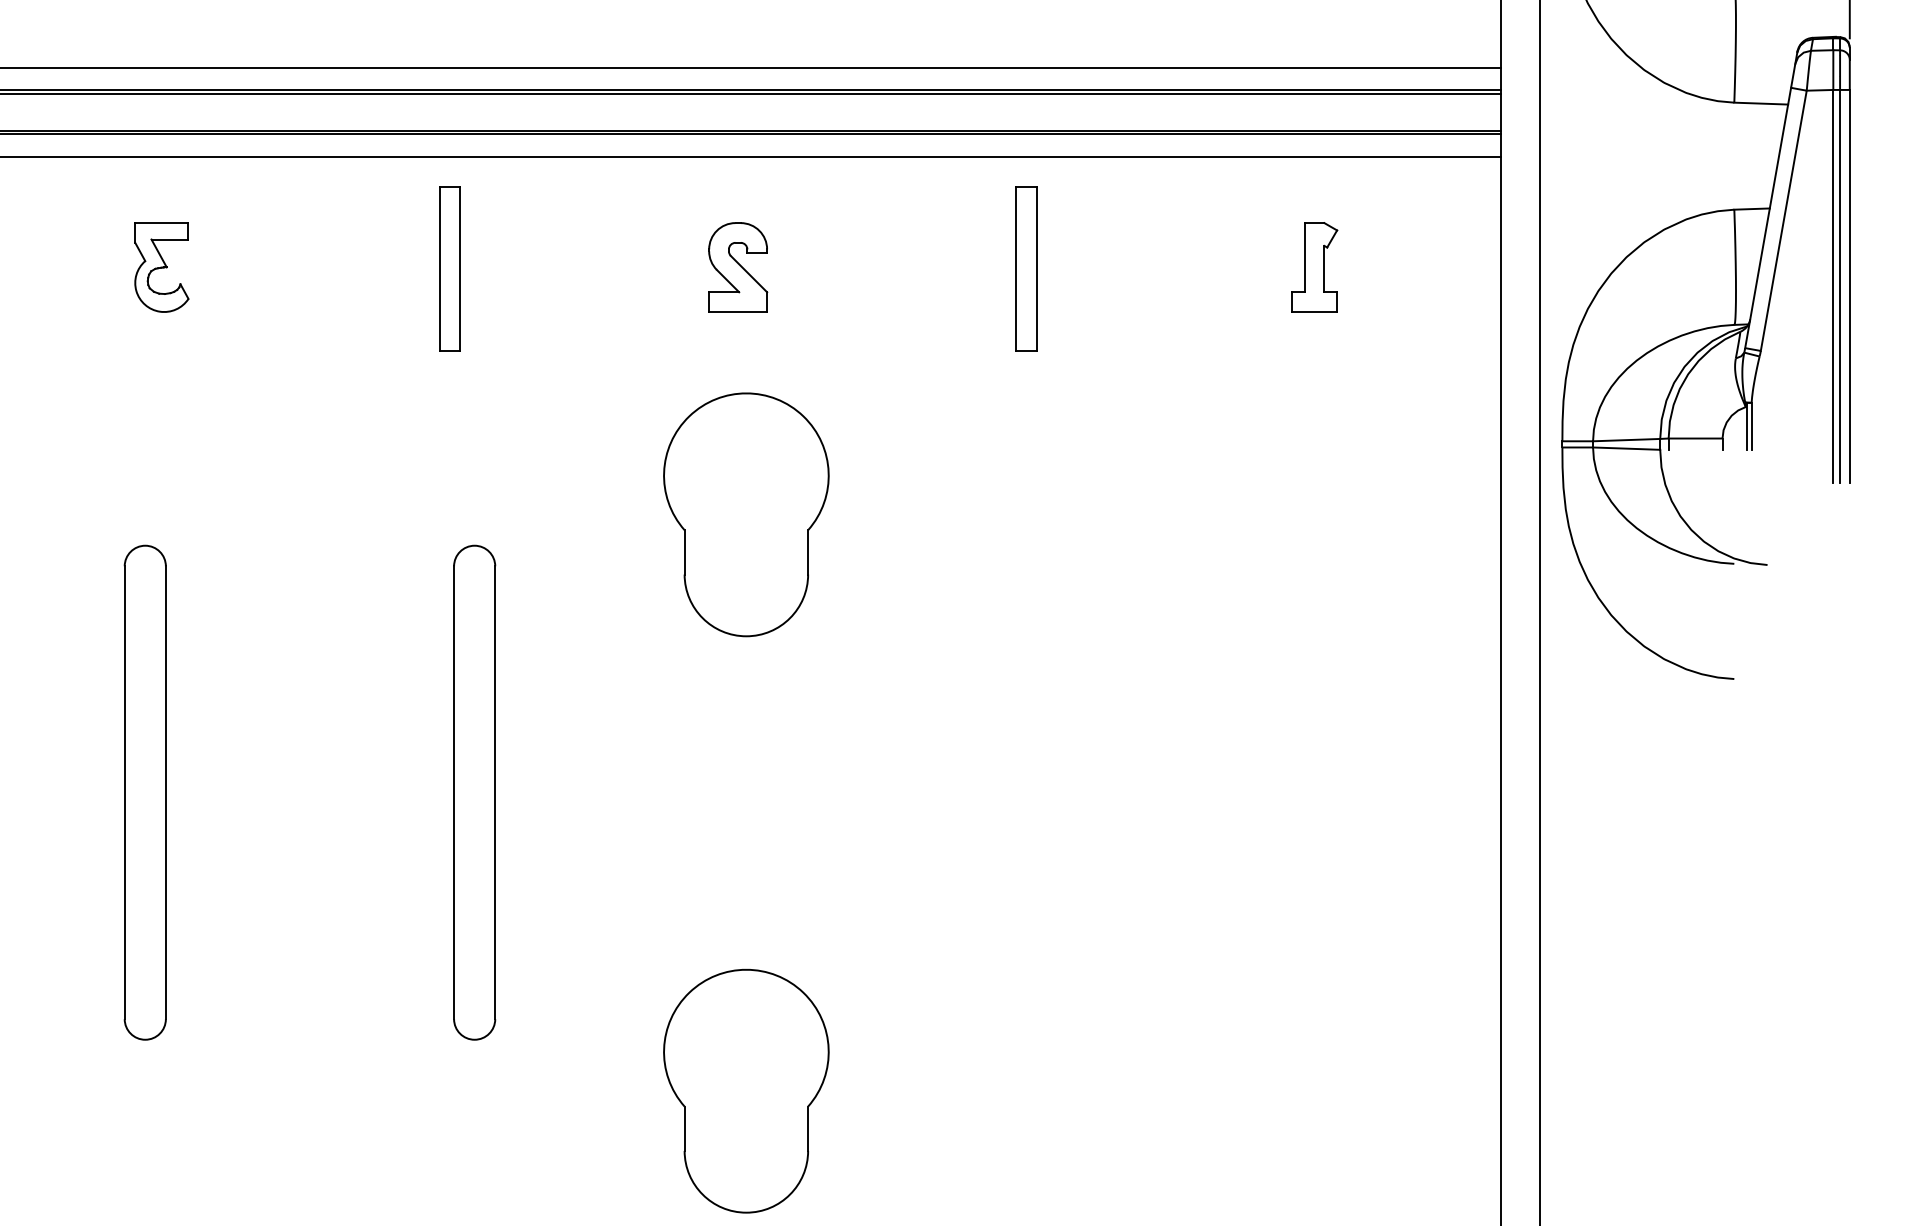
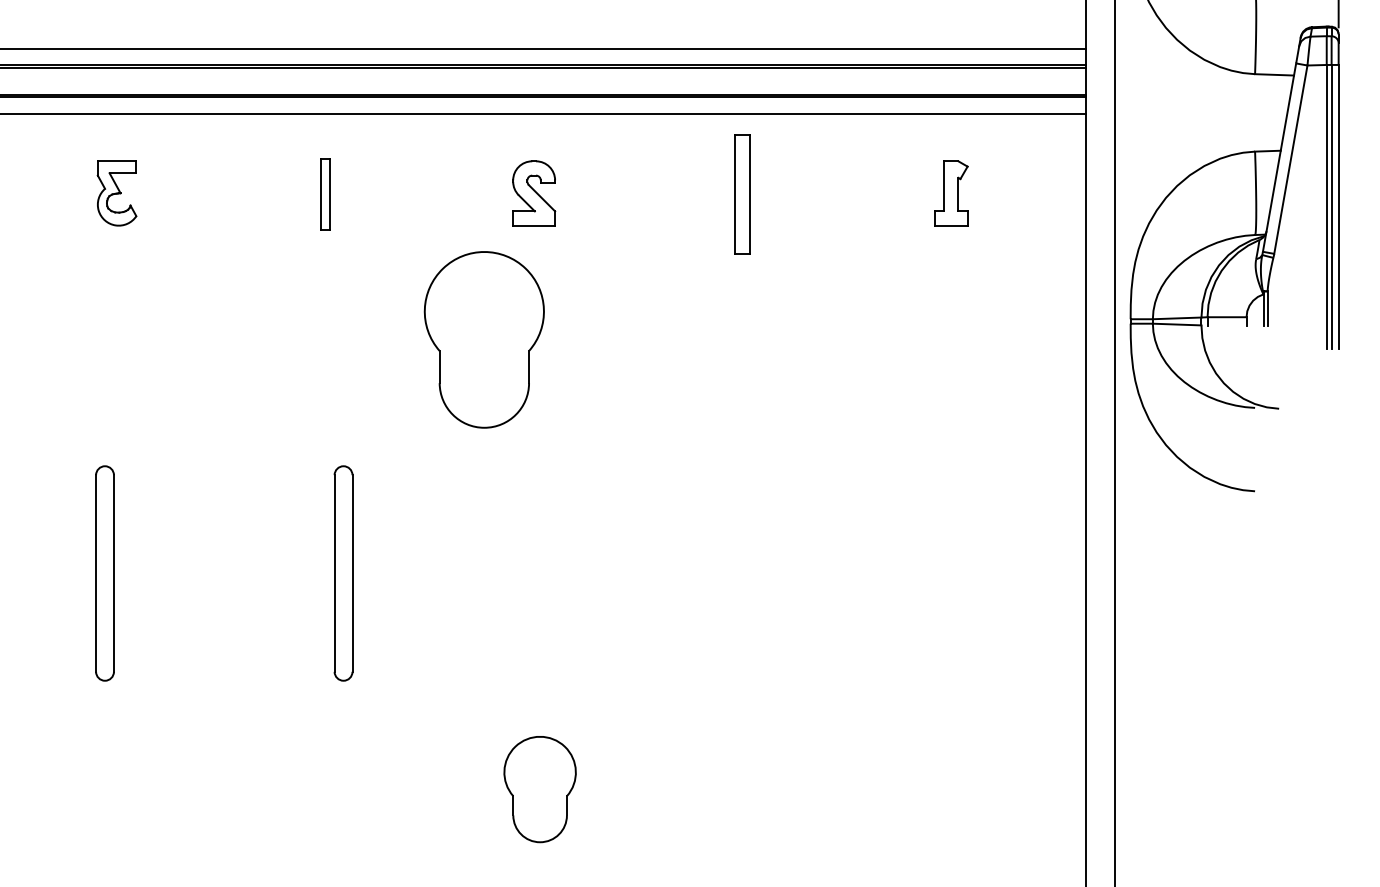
part: (449, 268) -> (325, 194), size x0.6
part: (746, 514) -> (484, 339), moved
part: (144, 792) -> (104, 573), size x0.6
part: (474, 792) -> (343, 573), size x0.6
part: (746, 1090) -> (540, 789), size x0.6

